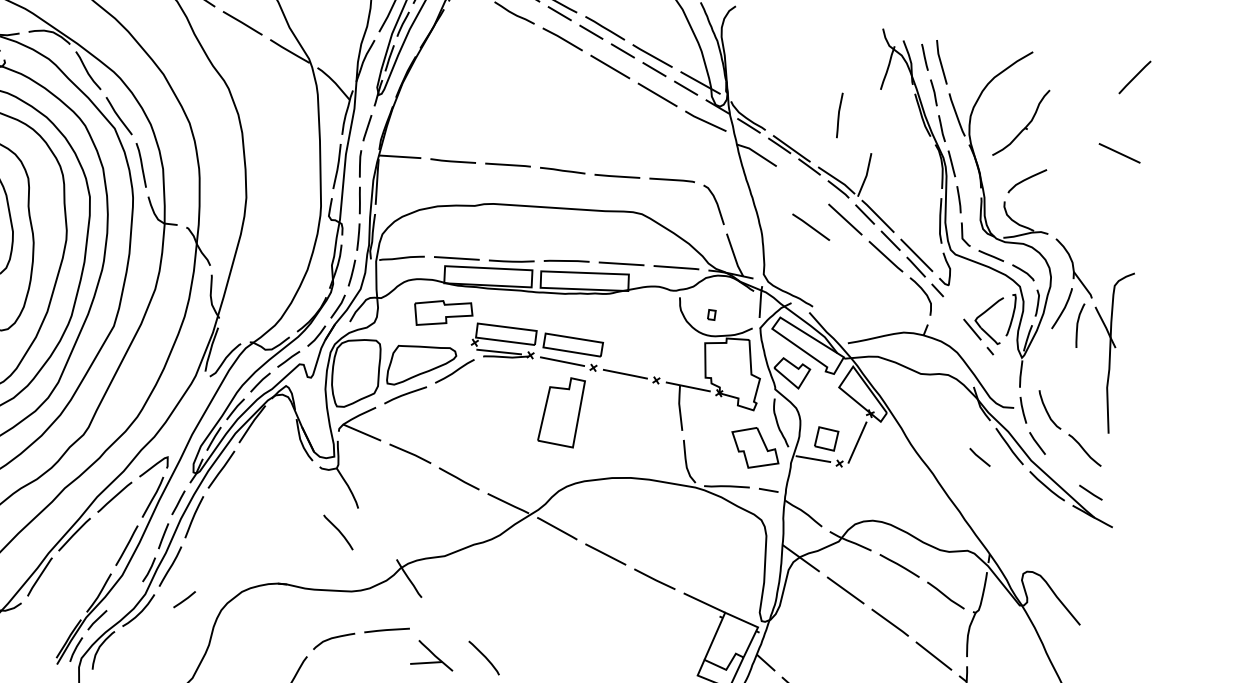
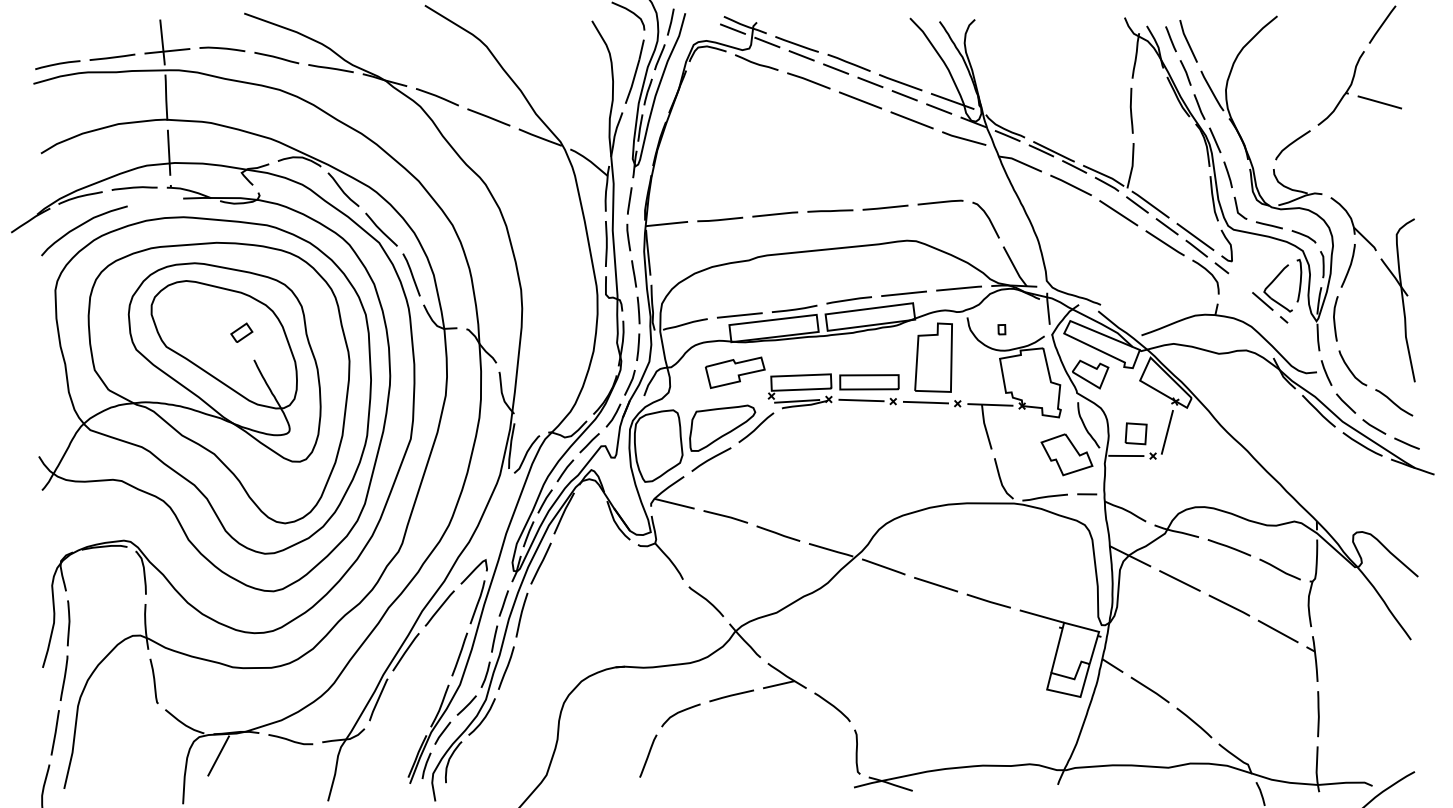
curve: (839, 115) -> (1131, 110), moved
part: (1020, 122) -> (1340, 88), moved
line: (810, 226) -> (1070, 184), moved
curve: (1077, 324) -> (1334, 318), moved
part: (561, 410) -> (933, 357), moved
line: (980, 457) -> (1374, 426), moved
curve: (338, 531) -> (706, 600), moved
line: (184, 599) -> (466, 705), moved
part: (433, 655) -> (784, 676), moved

